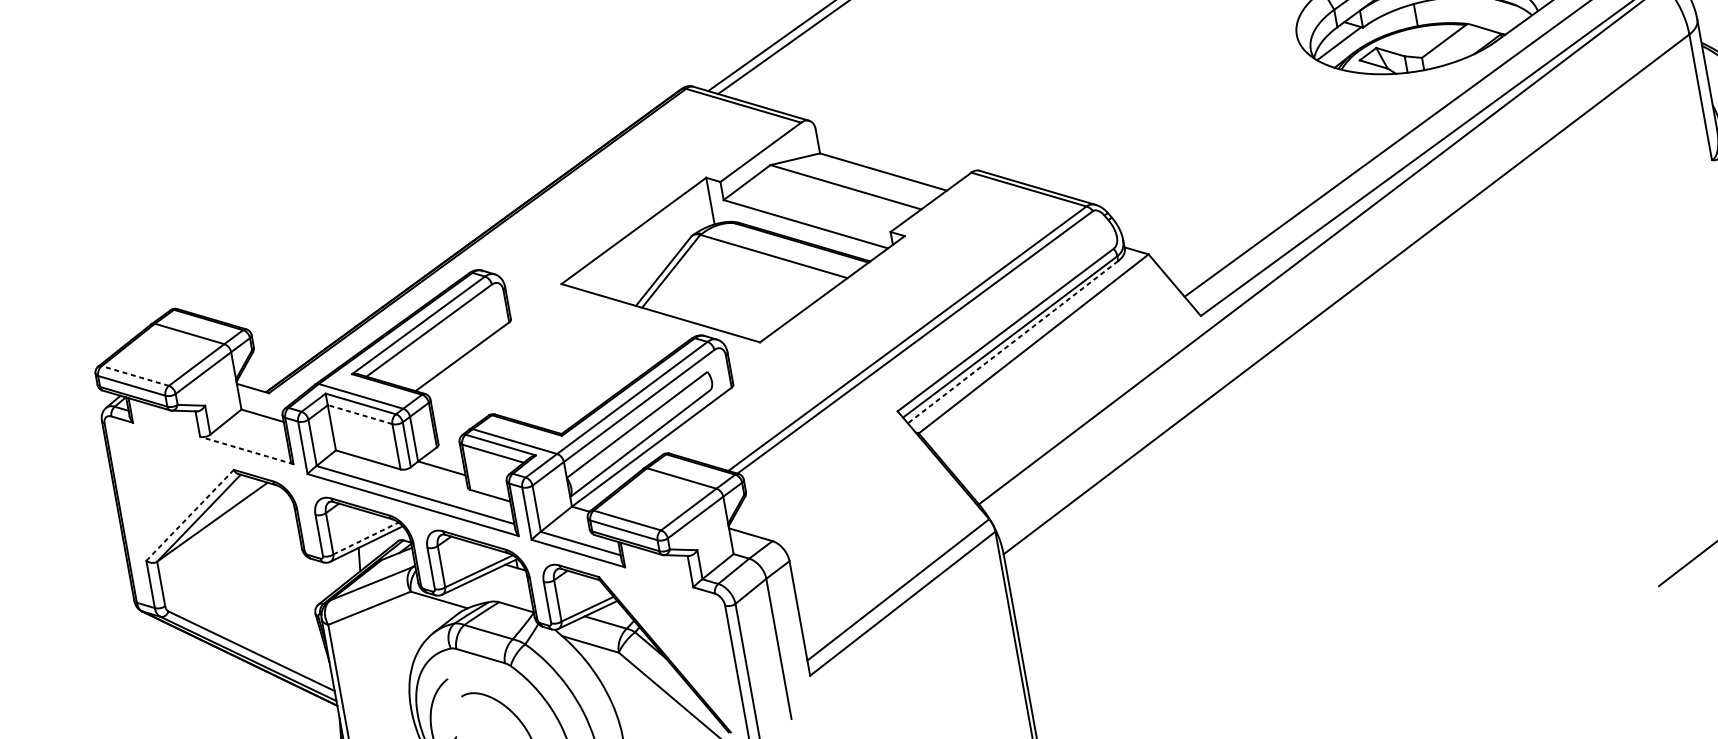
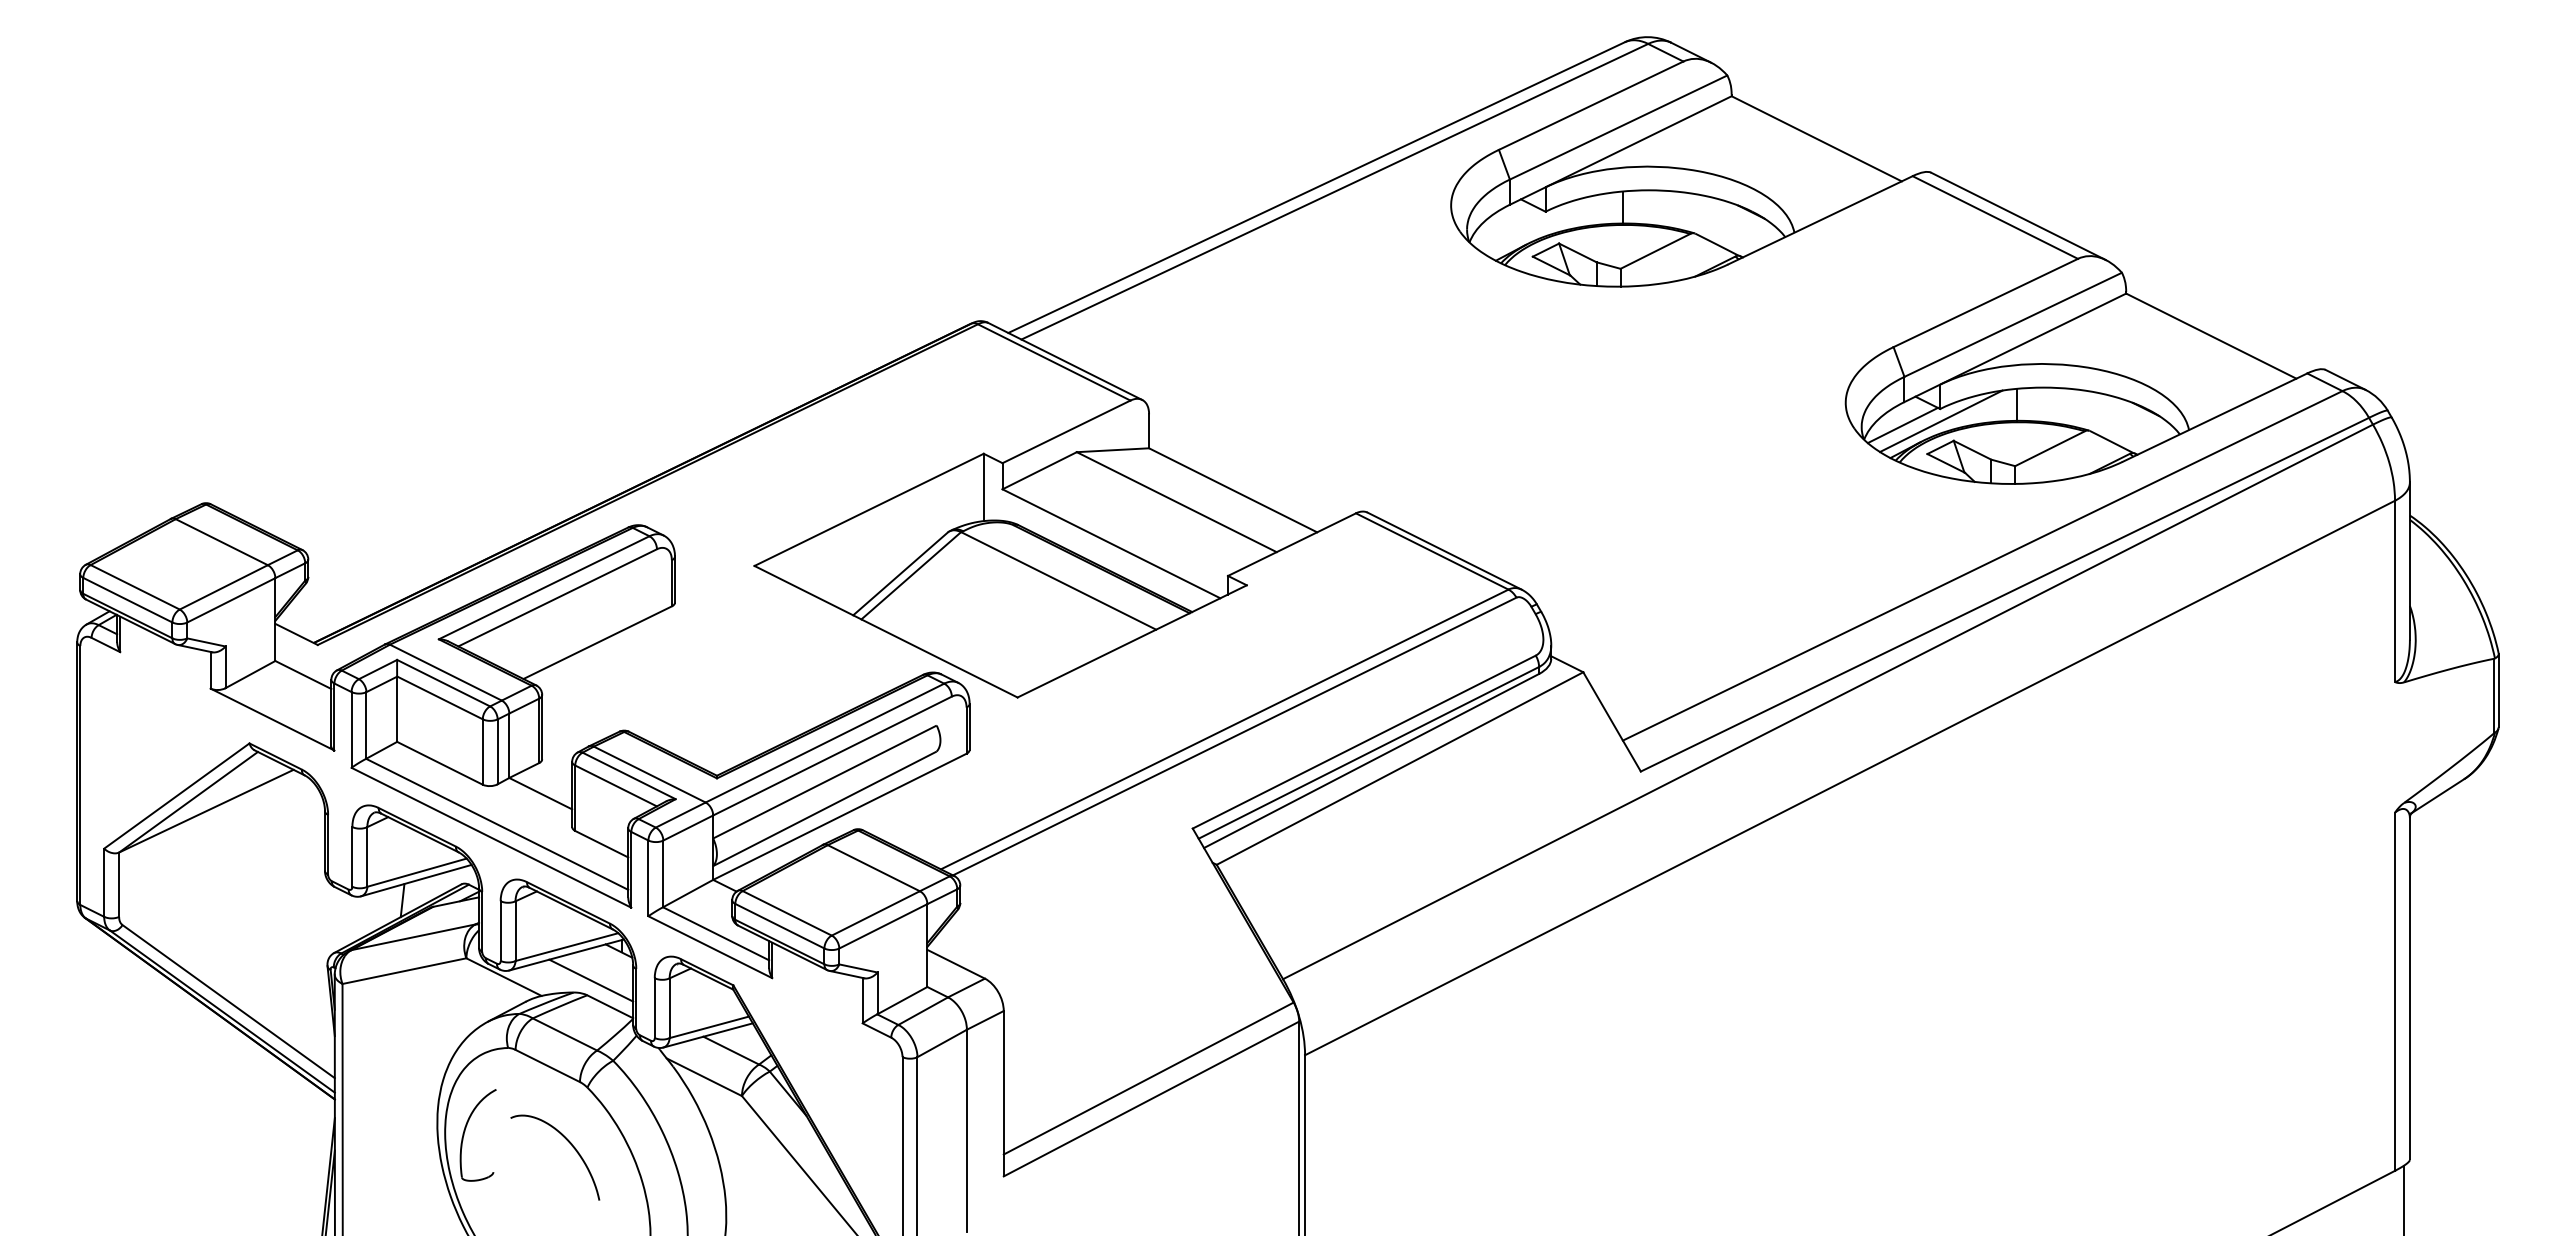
line: (1365, 36) -> (1941, 421), added
line: (1013, 342) -> (1371, 761), dashed -> solid
line: (135, 376) -> (135, 587), dashed -> solid
line: (359, 414) -> (439, 697), dashed -> solid
line: (246, 450) -> (272, 719), dashed -> solid
line: (189, 515) -> (176, 796), dashed -> solid
line: (366, 538) -> (417, 872), dashed -> solid
line: (500, 591) -> (591, 980), added

